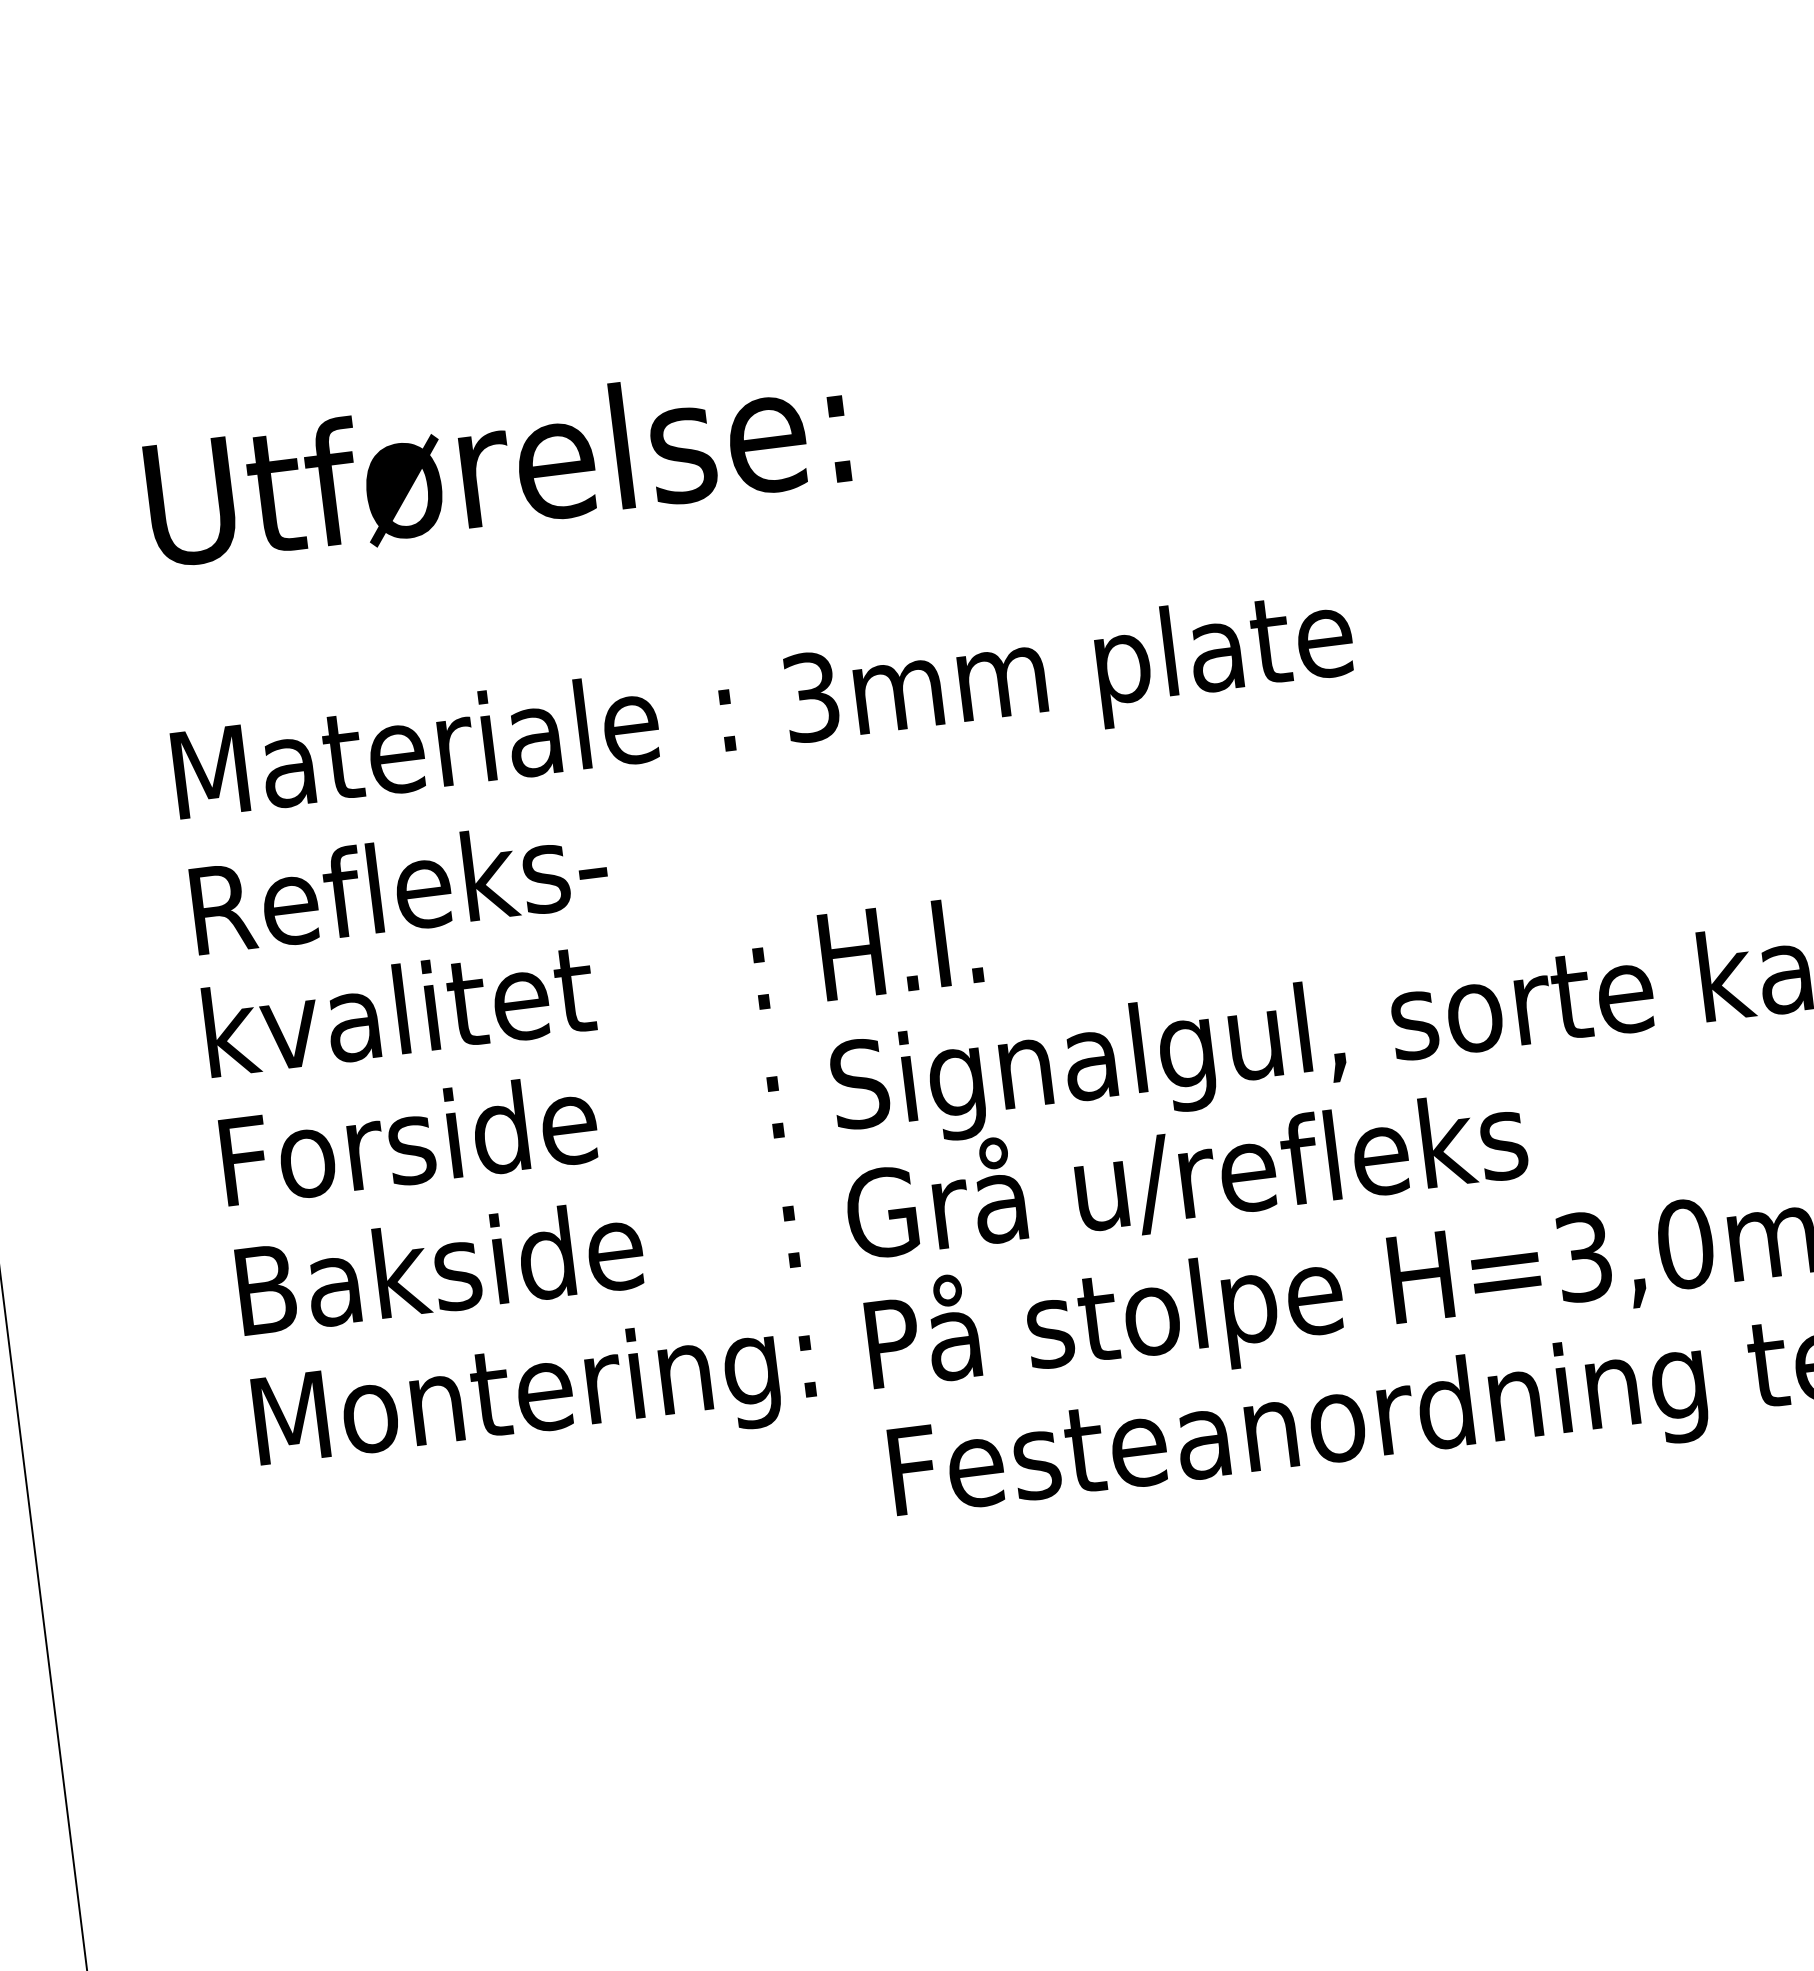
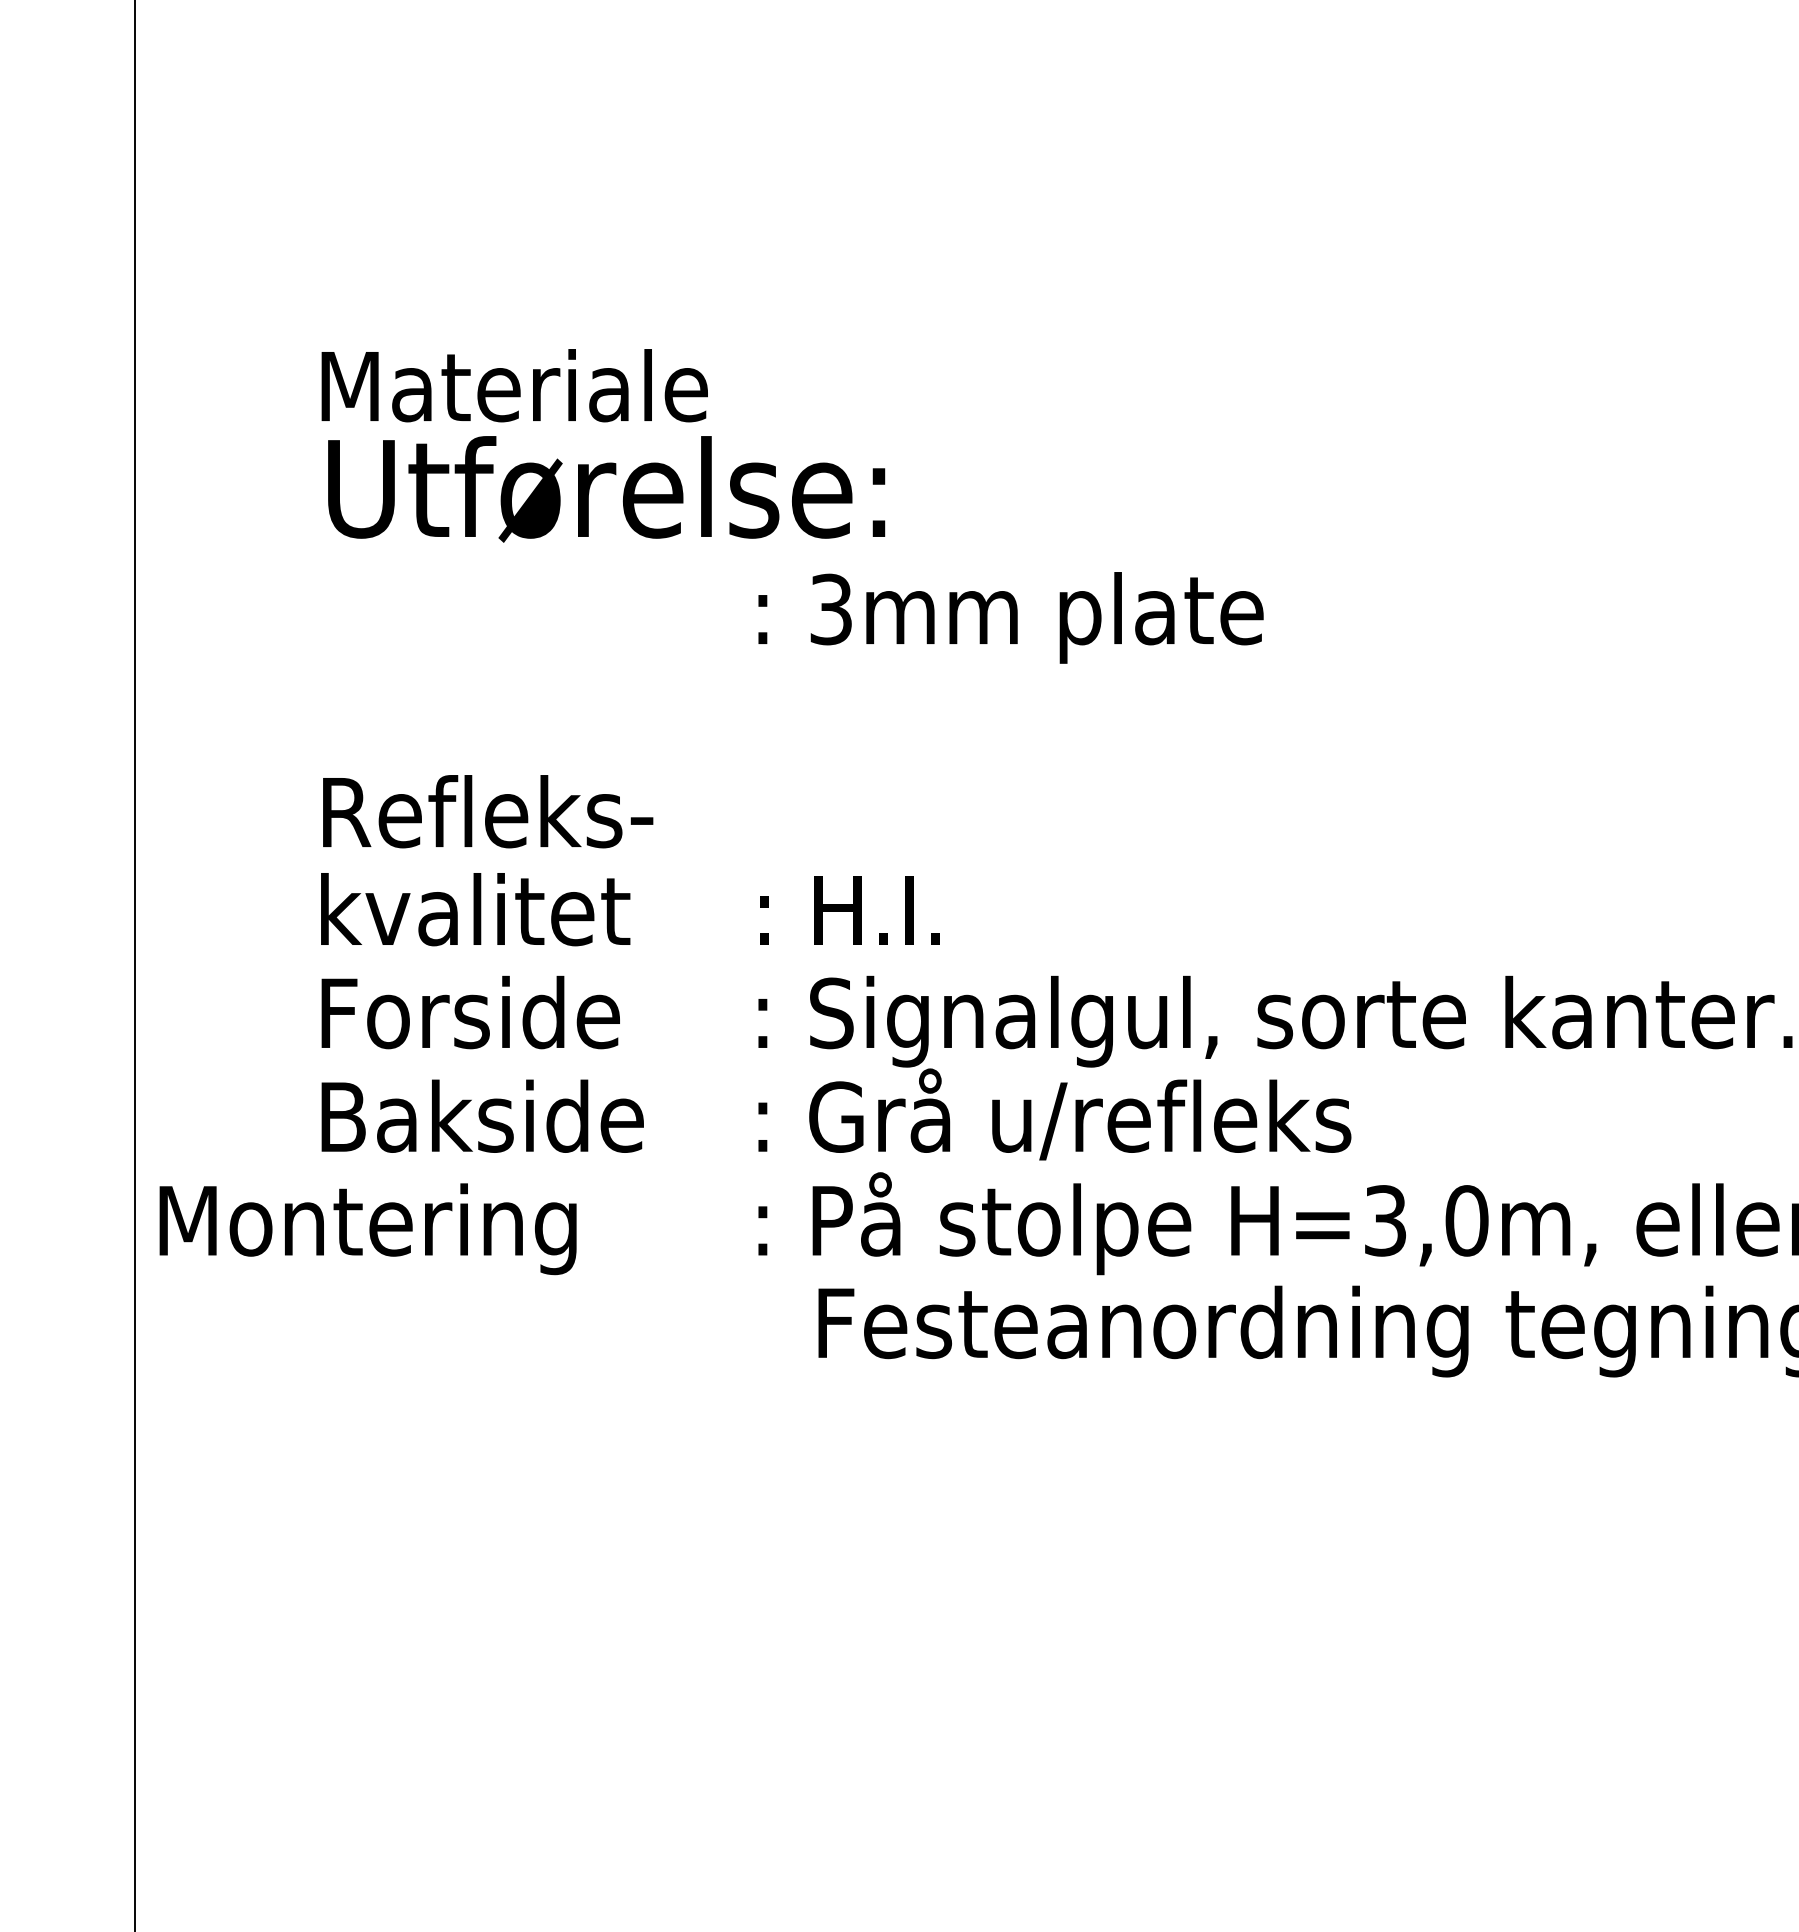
text: (1036, 679) -> (1010, 617), moved
text: (415, 745) -> (514, 385), moved
text: (516, 1400) -> (367, 1229), moved

